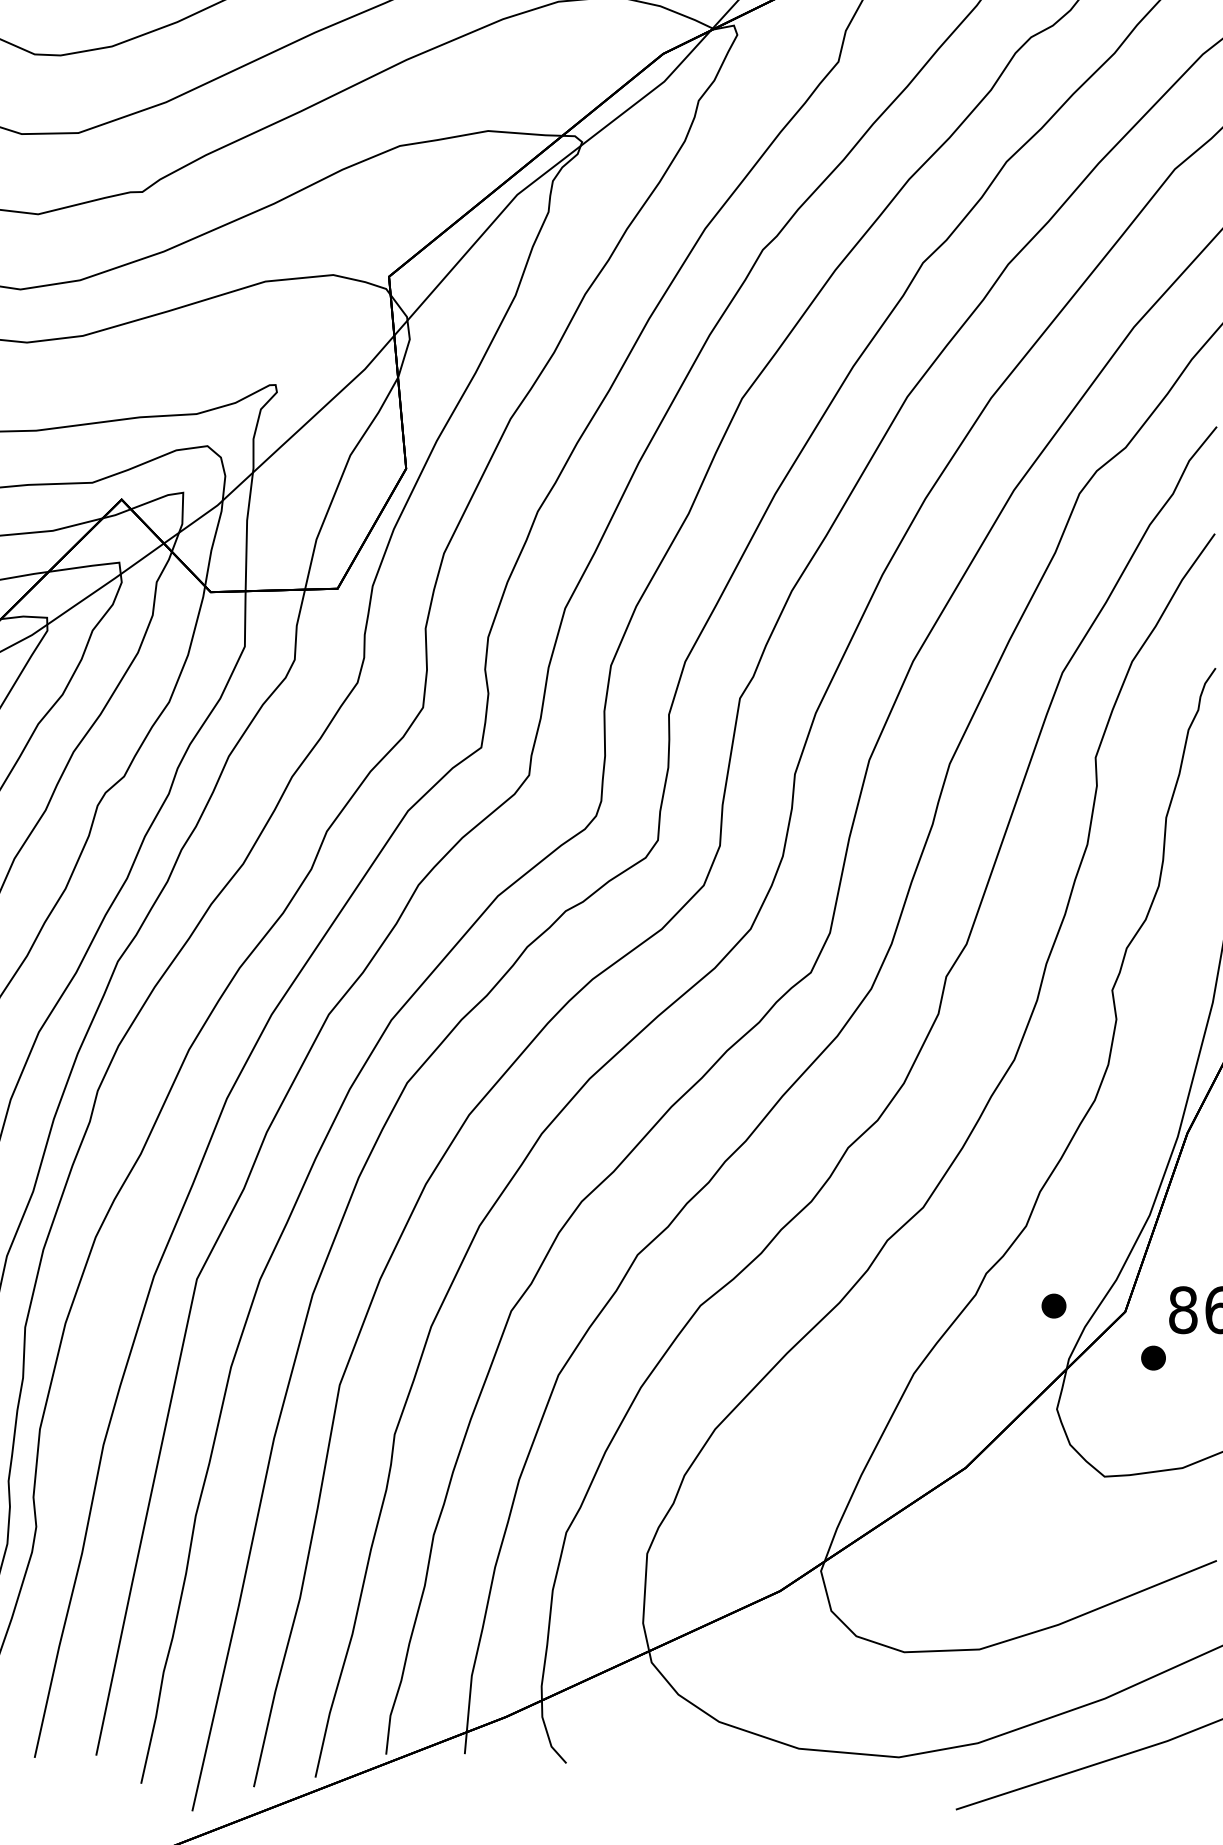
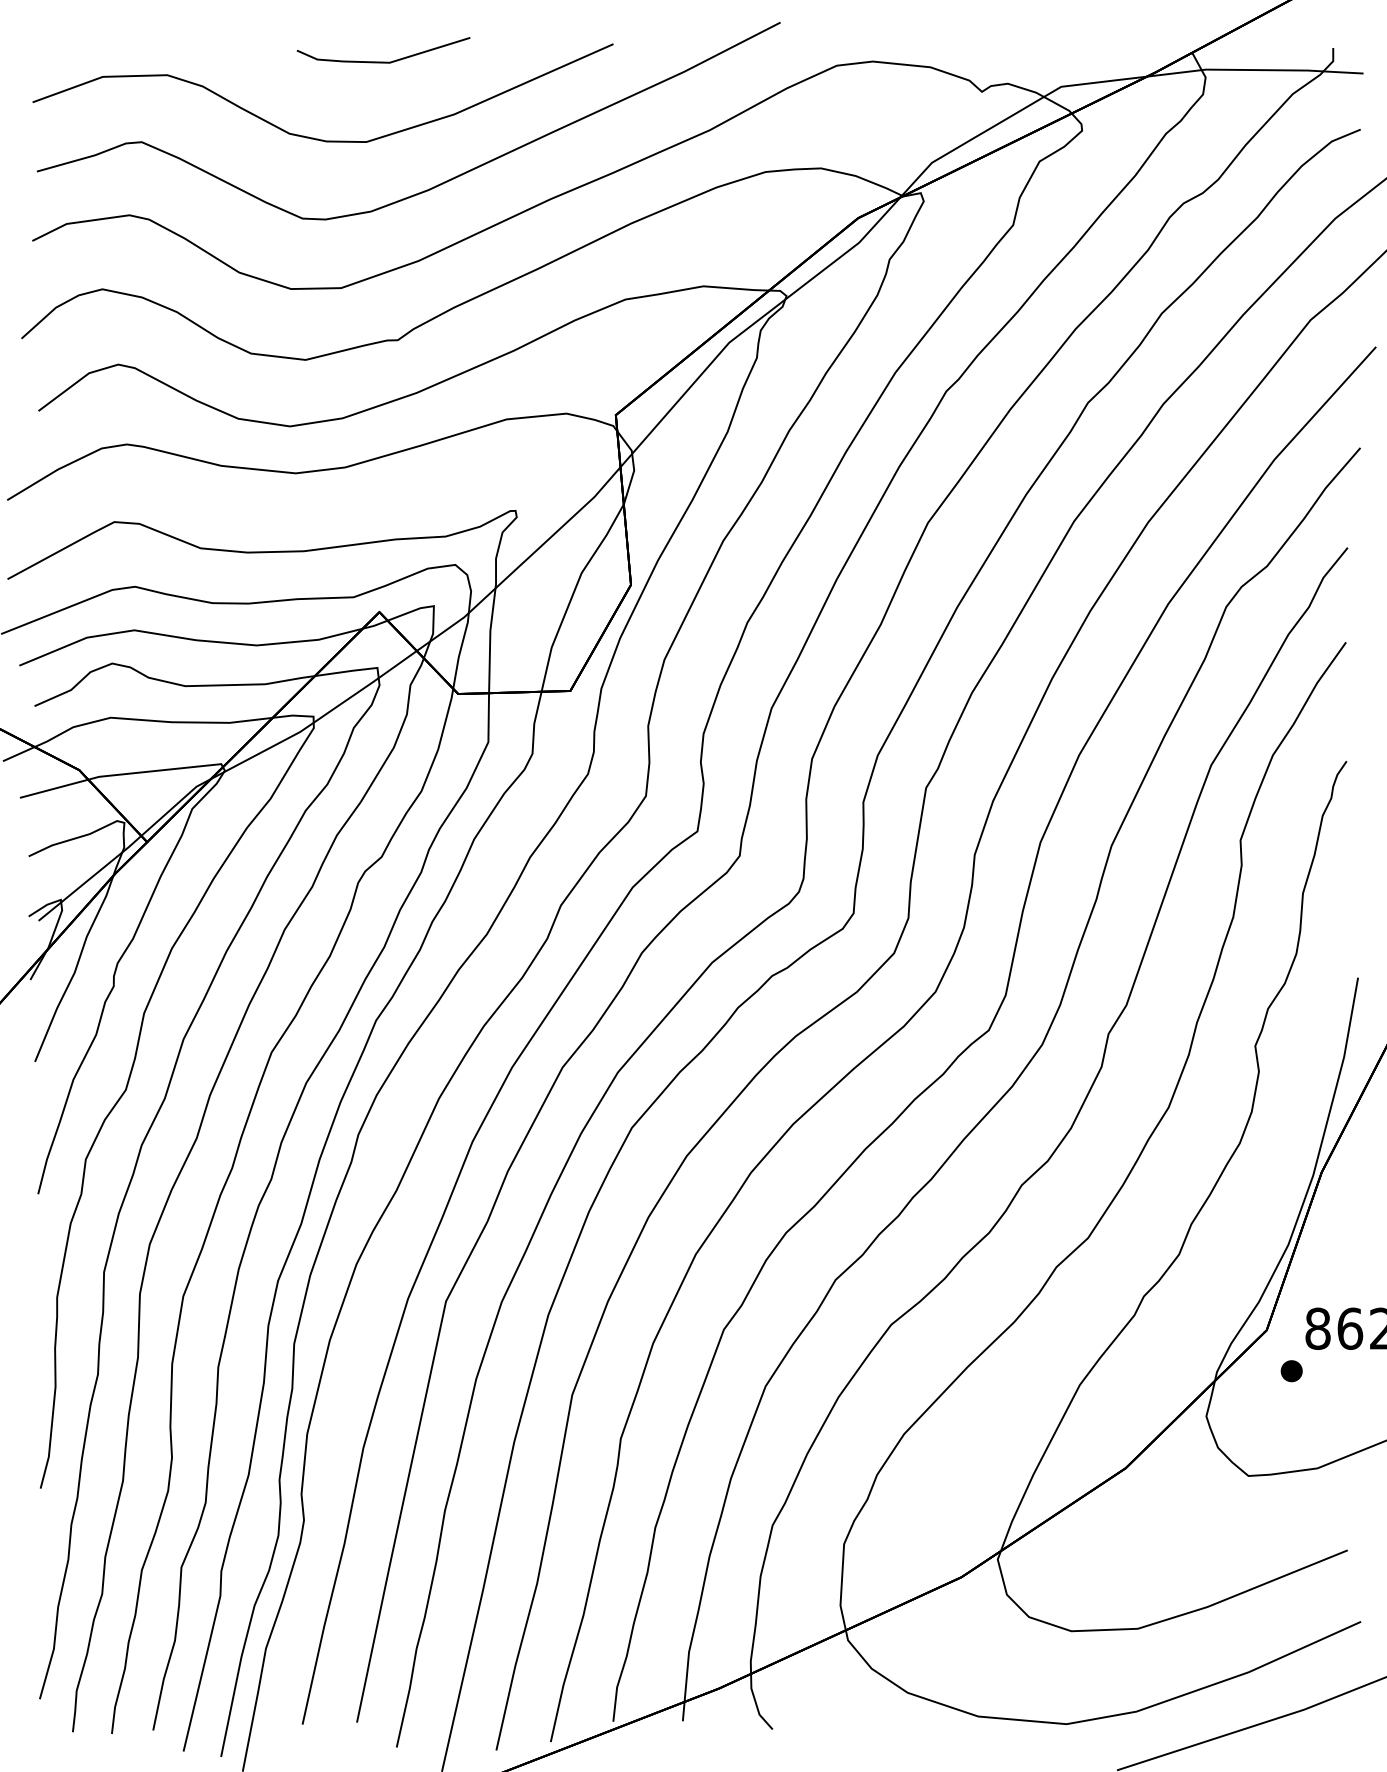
part: (1053, 1306) -> (1203, 1325), removed

